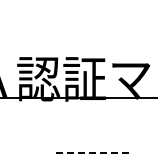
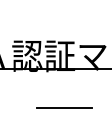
line: (90, 152) -> (64, 108), dashed -> solid

